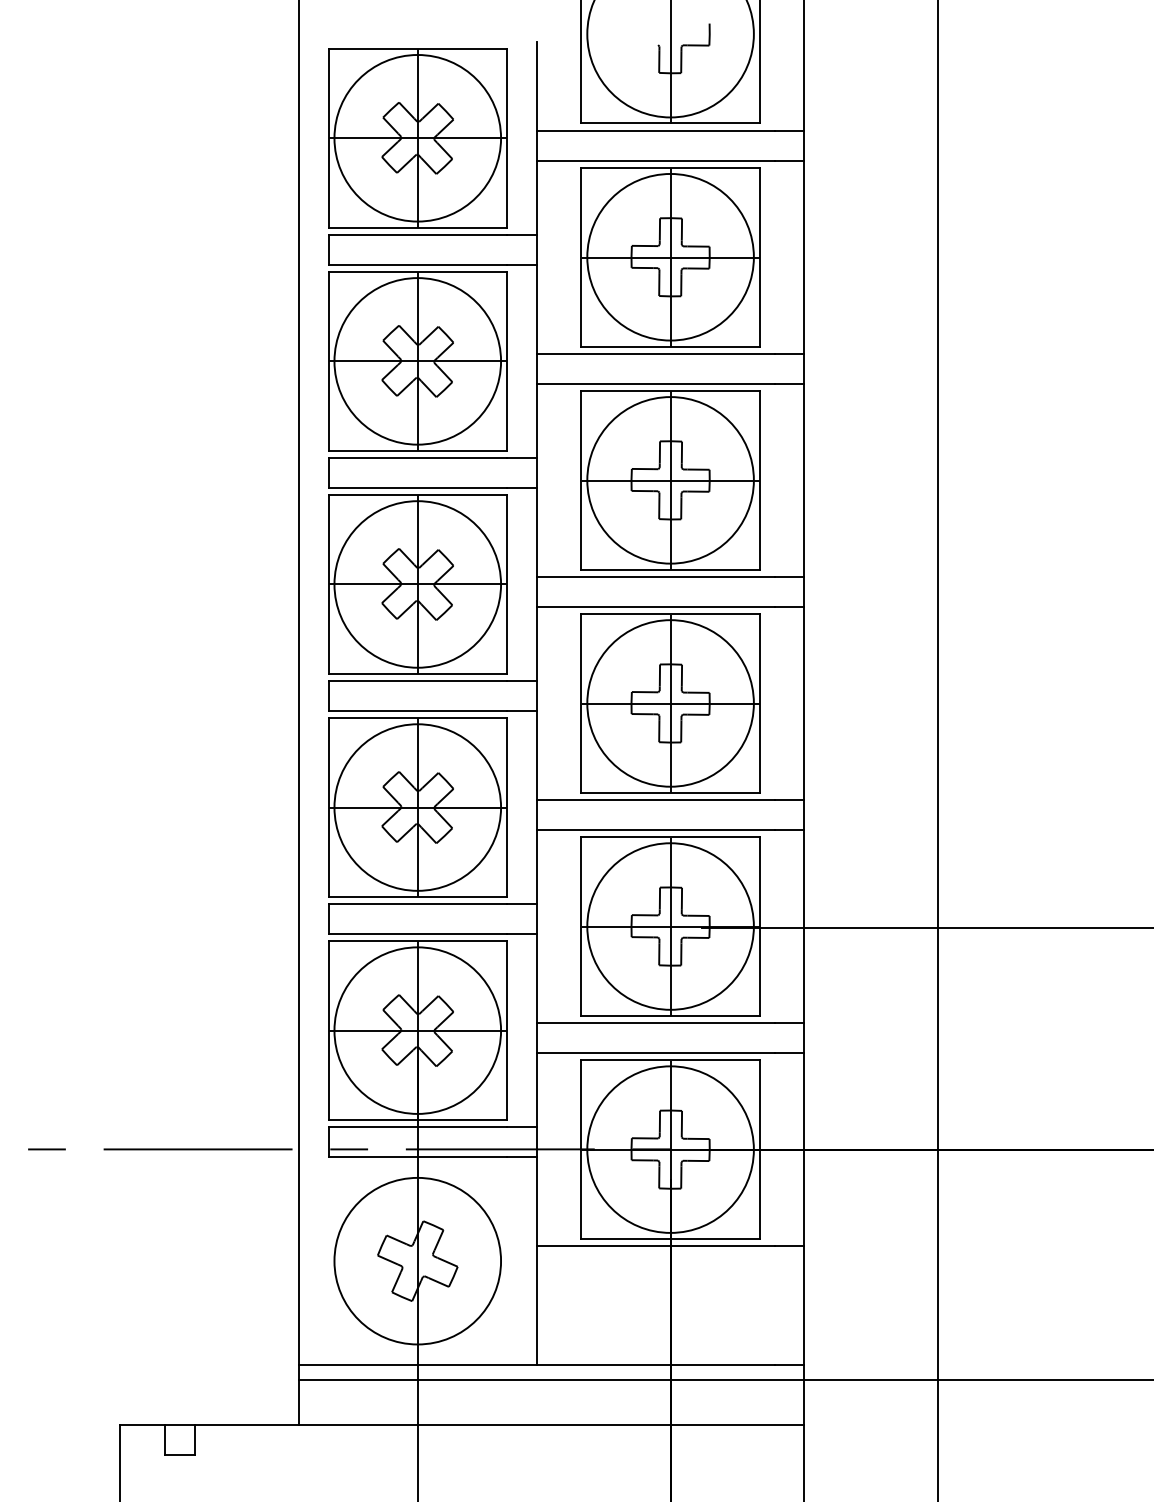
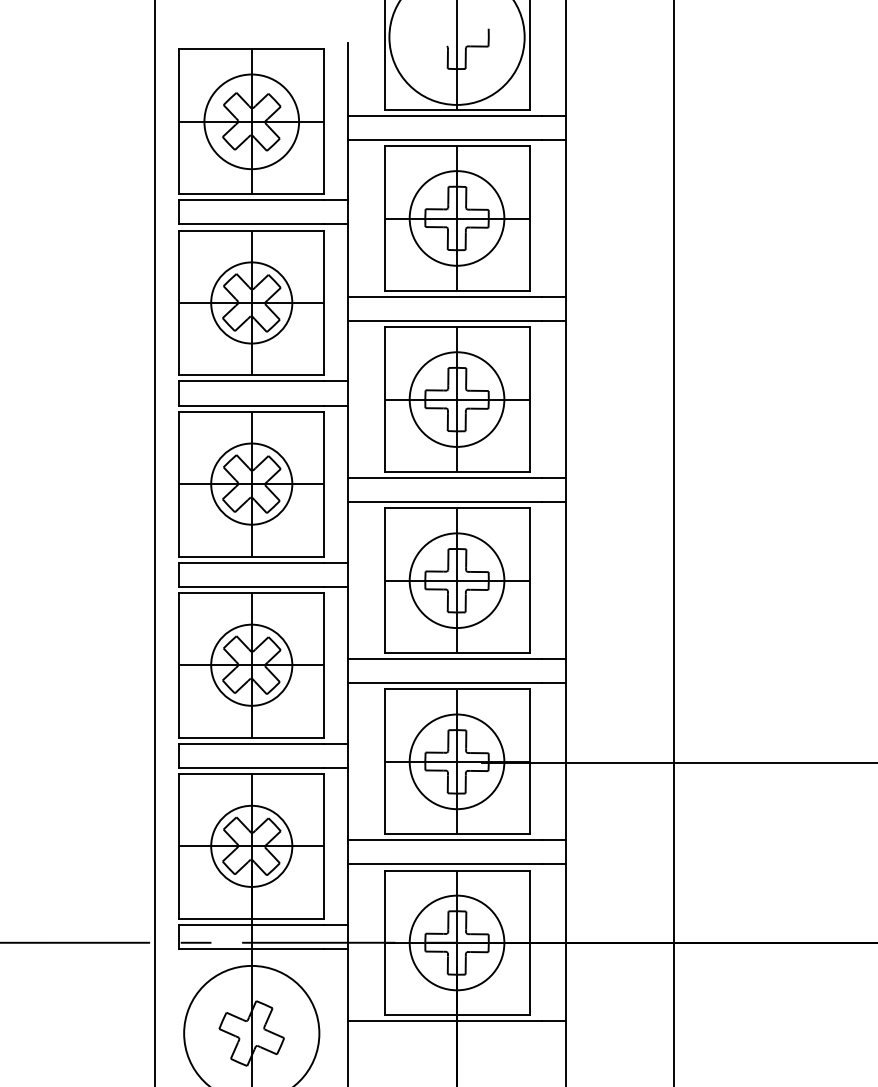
circle: (417, 138) -> (251, 122), size x0.7
circle: (670, 256) -> (456, 217), size x0.7
circle: (417, 361) -> (251, 303), size x0.6
circle: (670, 480) -> (456, 399), size x0.7
circle: (417, 584) -> (251, 484), size x0.6
circle: (670, 703) -> (456, 580), size x0.7
circle: (417, 807) -> (251, 665), size x0.6
circle: (670, 926) -> (456, 761), size x0.7
circle: (417, 1030) -> (251, 846), size x0.6
circle: (670, 1149) -> (456, 942), size x0.7

